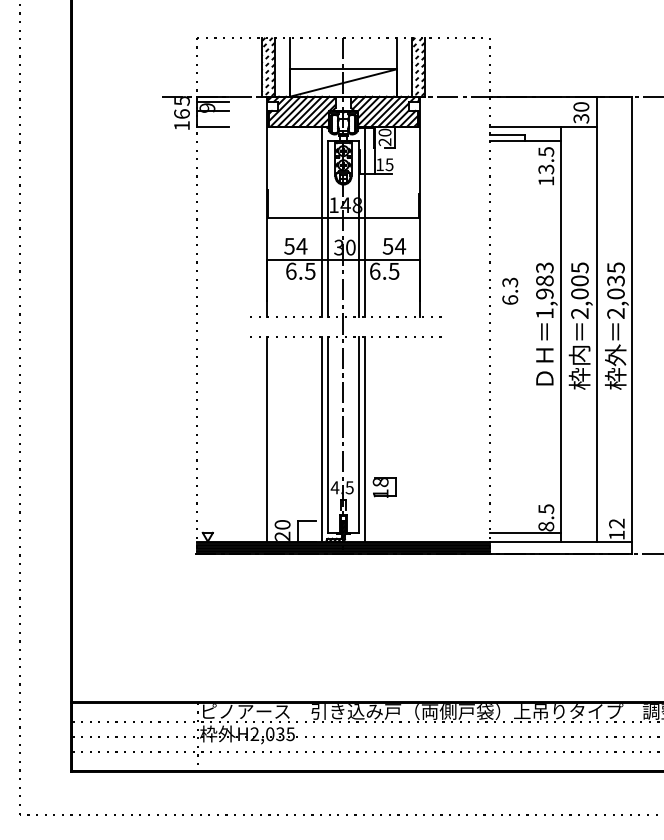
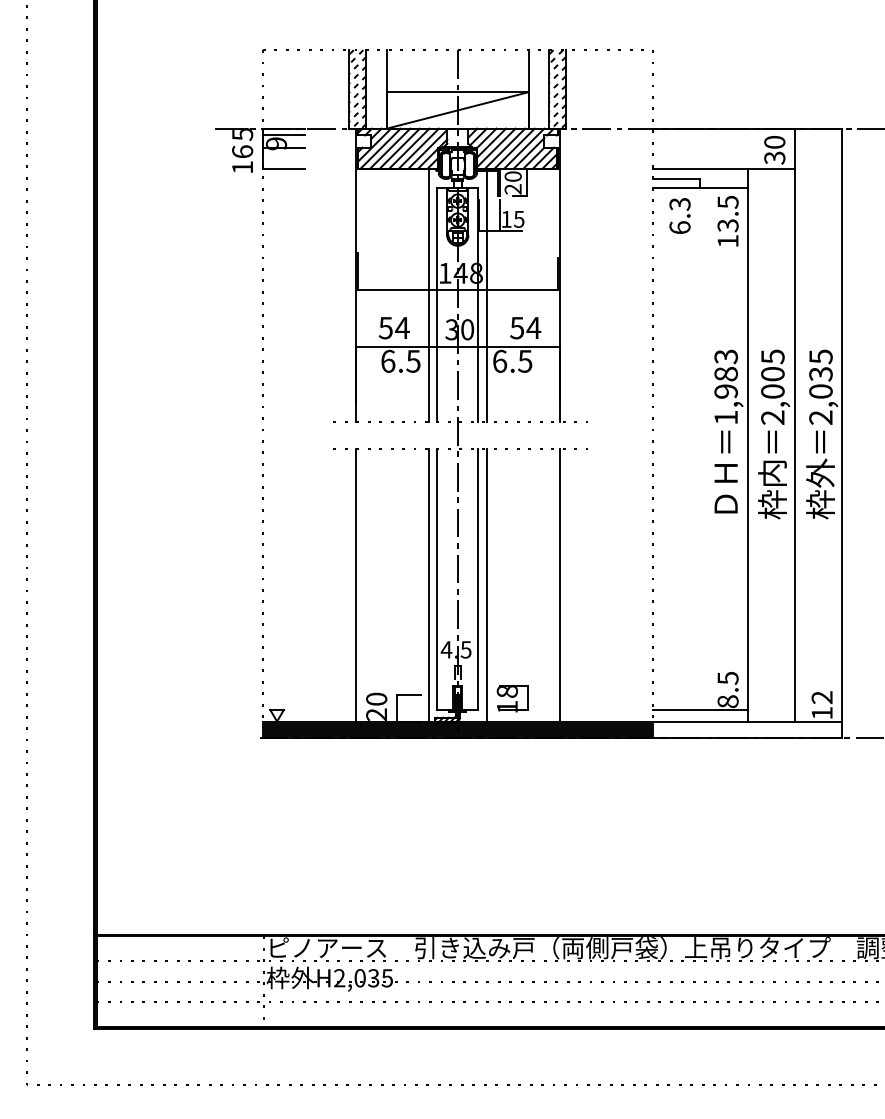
text: (509, 290) -> (679, 215), moved
line: (420, 438) -> (560, 584), added
part: (384, 487) -> (512, 698), moved

